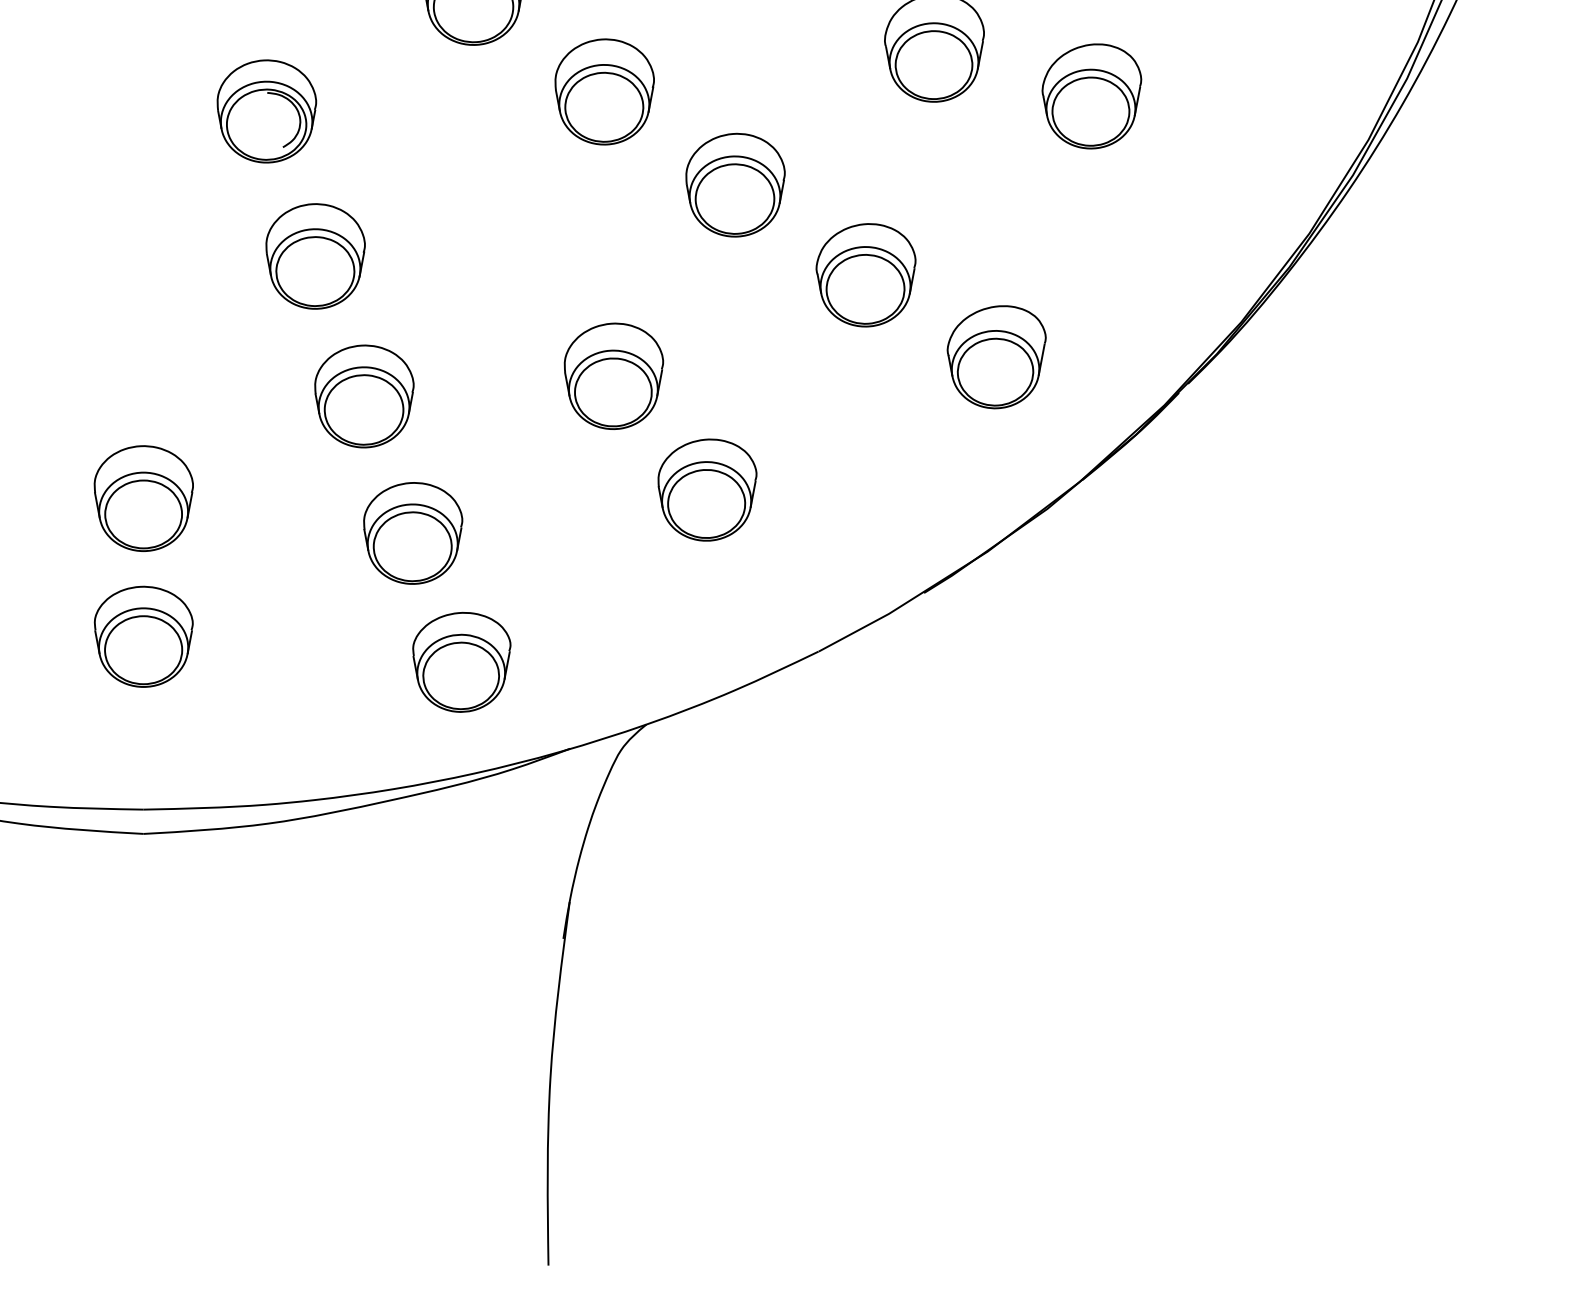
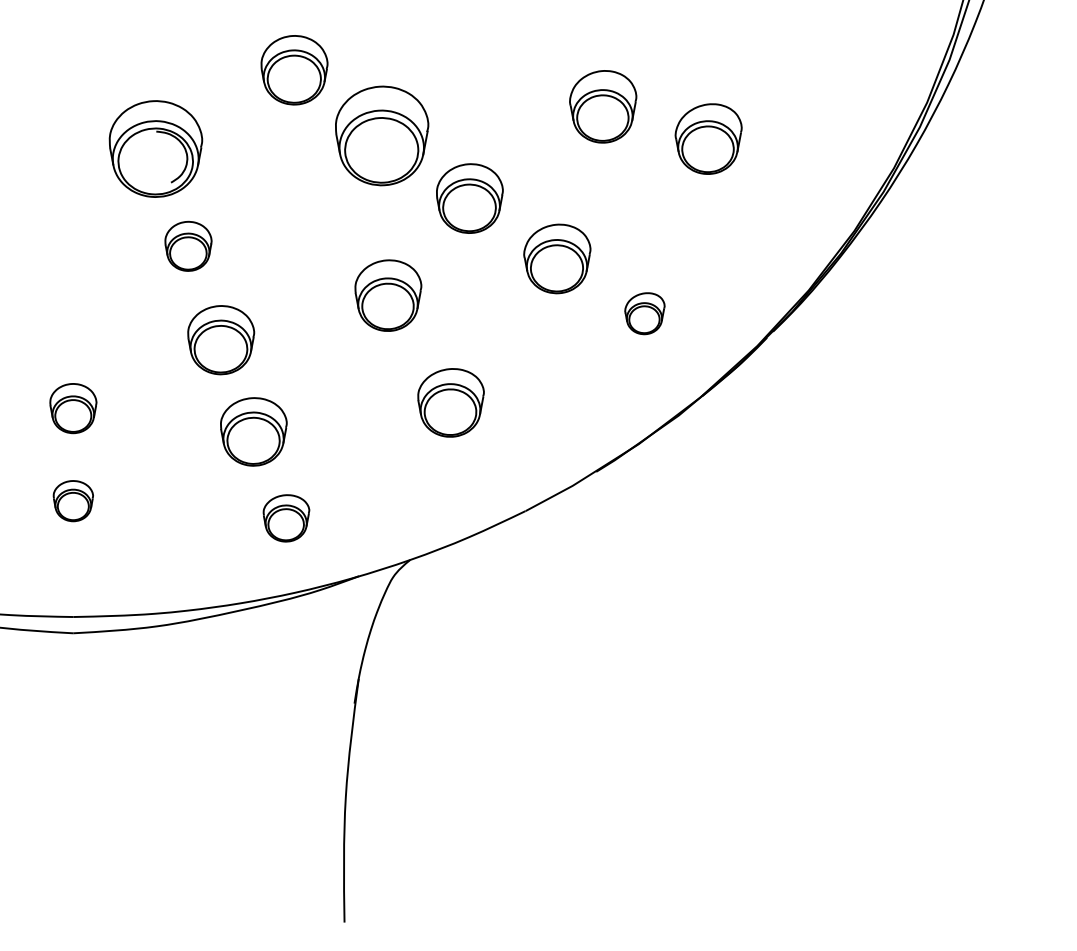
part: (605, 92) -> (382, 136), size x1.4
part: (266, 111) -> (155, 149), size x1.4
part: (315, 256) -> (188, 246), size x0.7
part: (996, 356) -> (644, 313), size x0.6
part: (614, 376) -> (388, 295), moved
part: (144, 498) -> (73, 408), size x0.7
part: (144, 635) -> (73, 500), size x0.6
part: (461, 662) -> (286, 518), size x0.7

